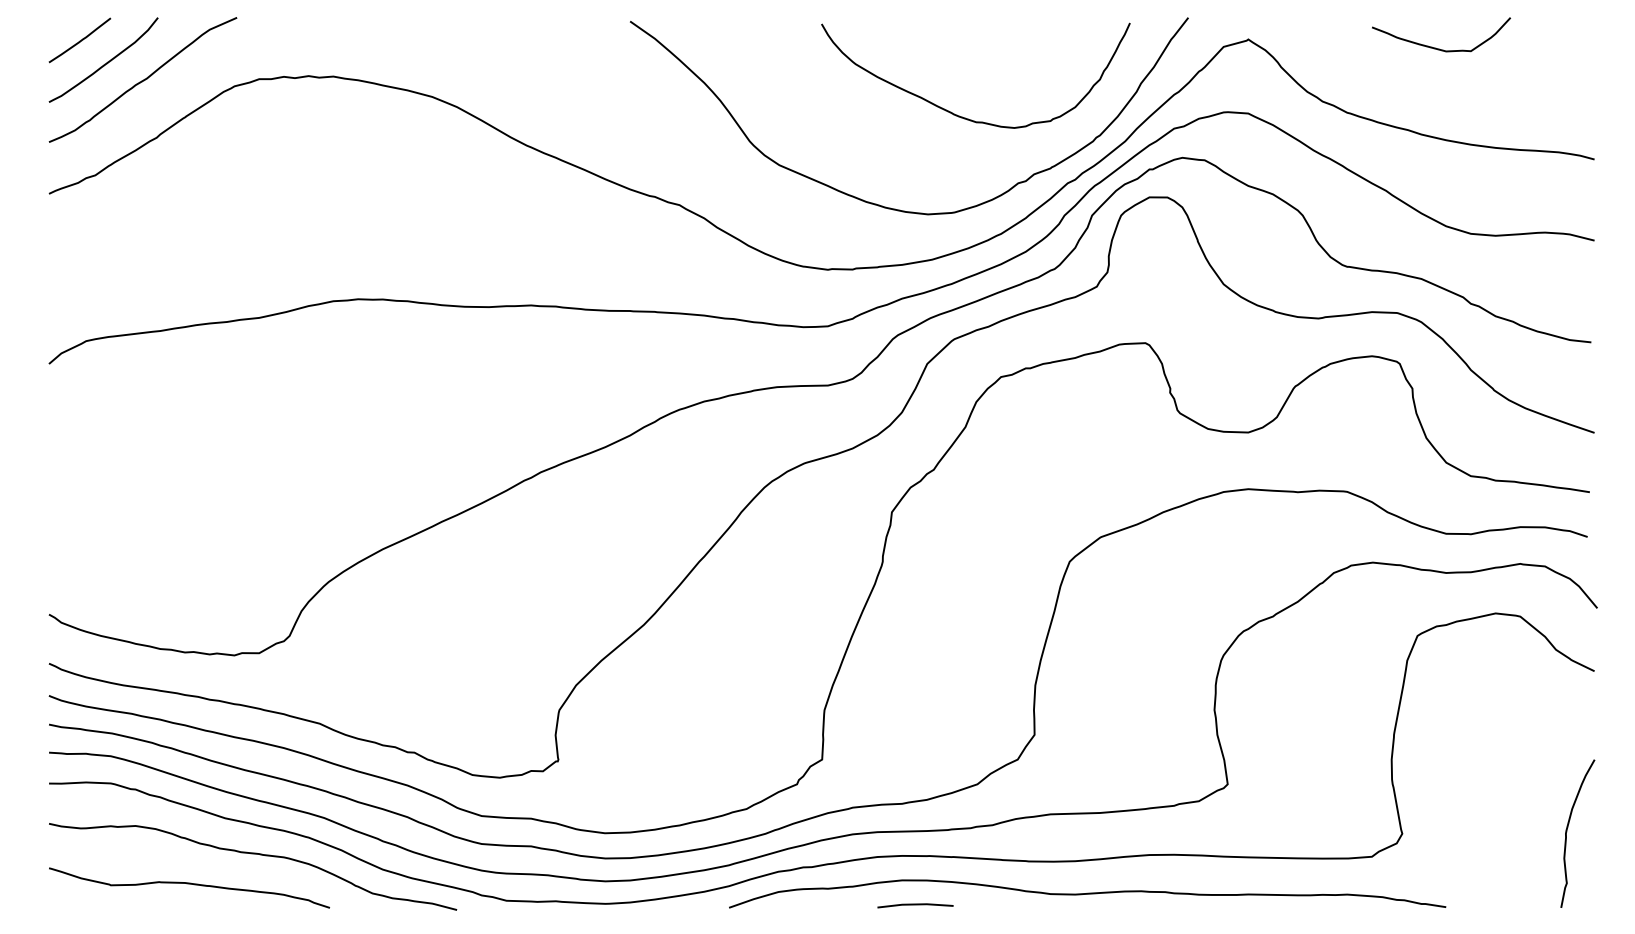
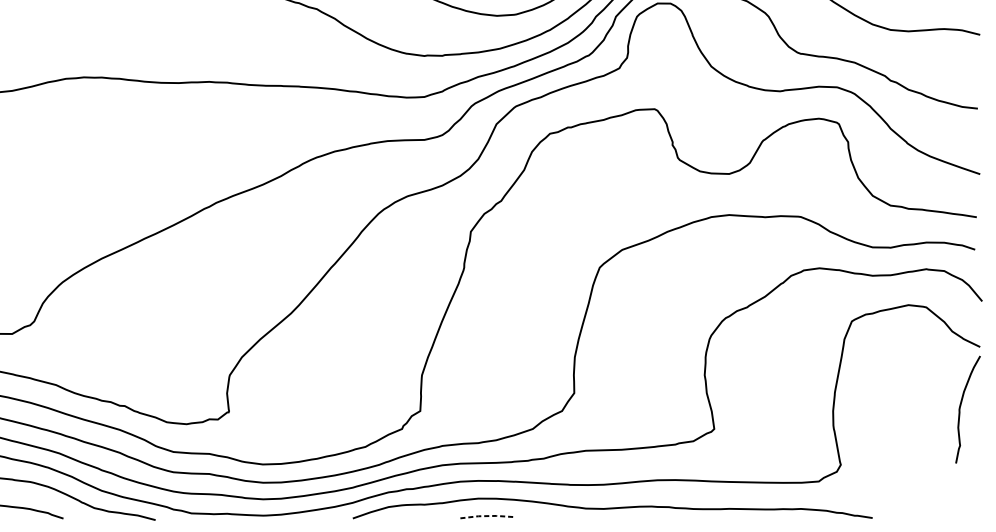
curve: (1567, 832) -> (960, 408), moved
line: (916, 904) -> (488, 516), solid -> dashed

